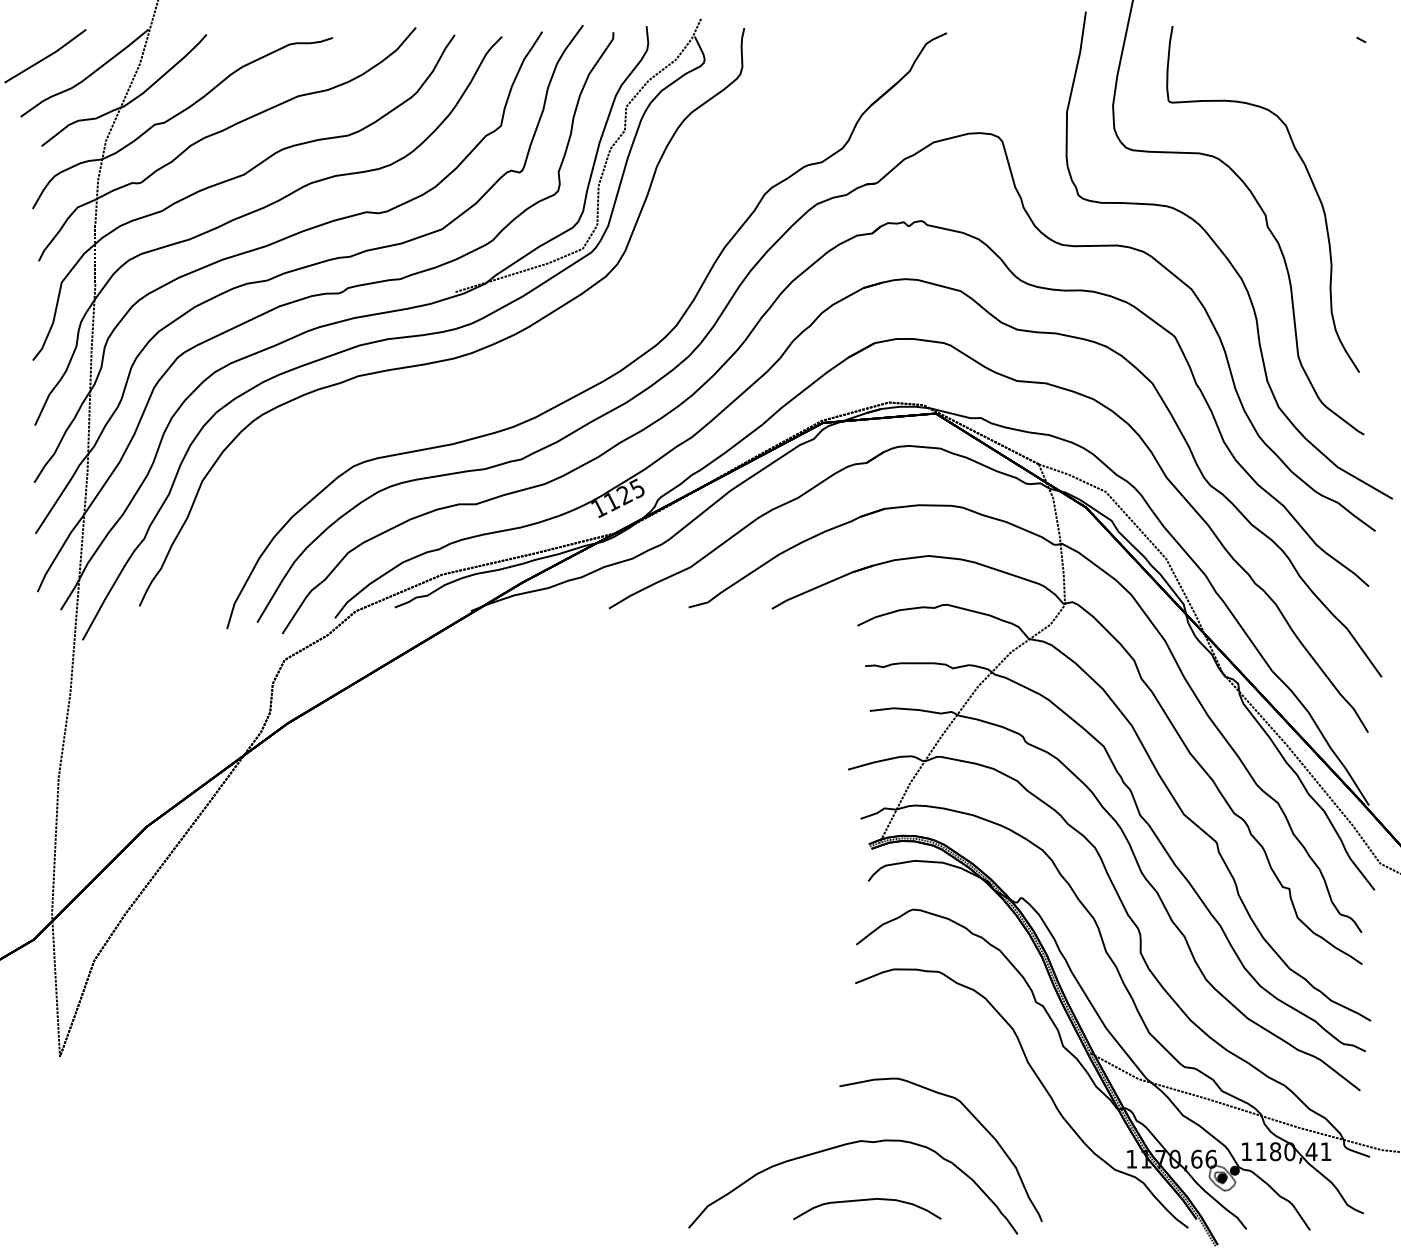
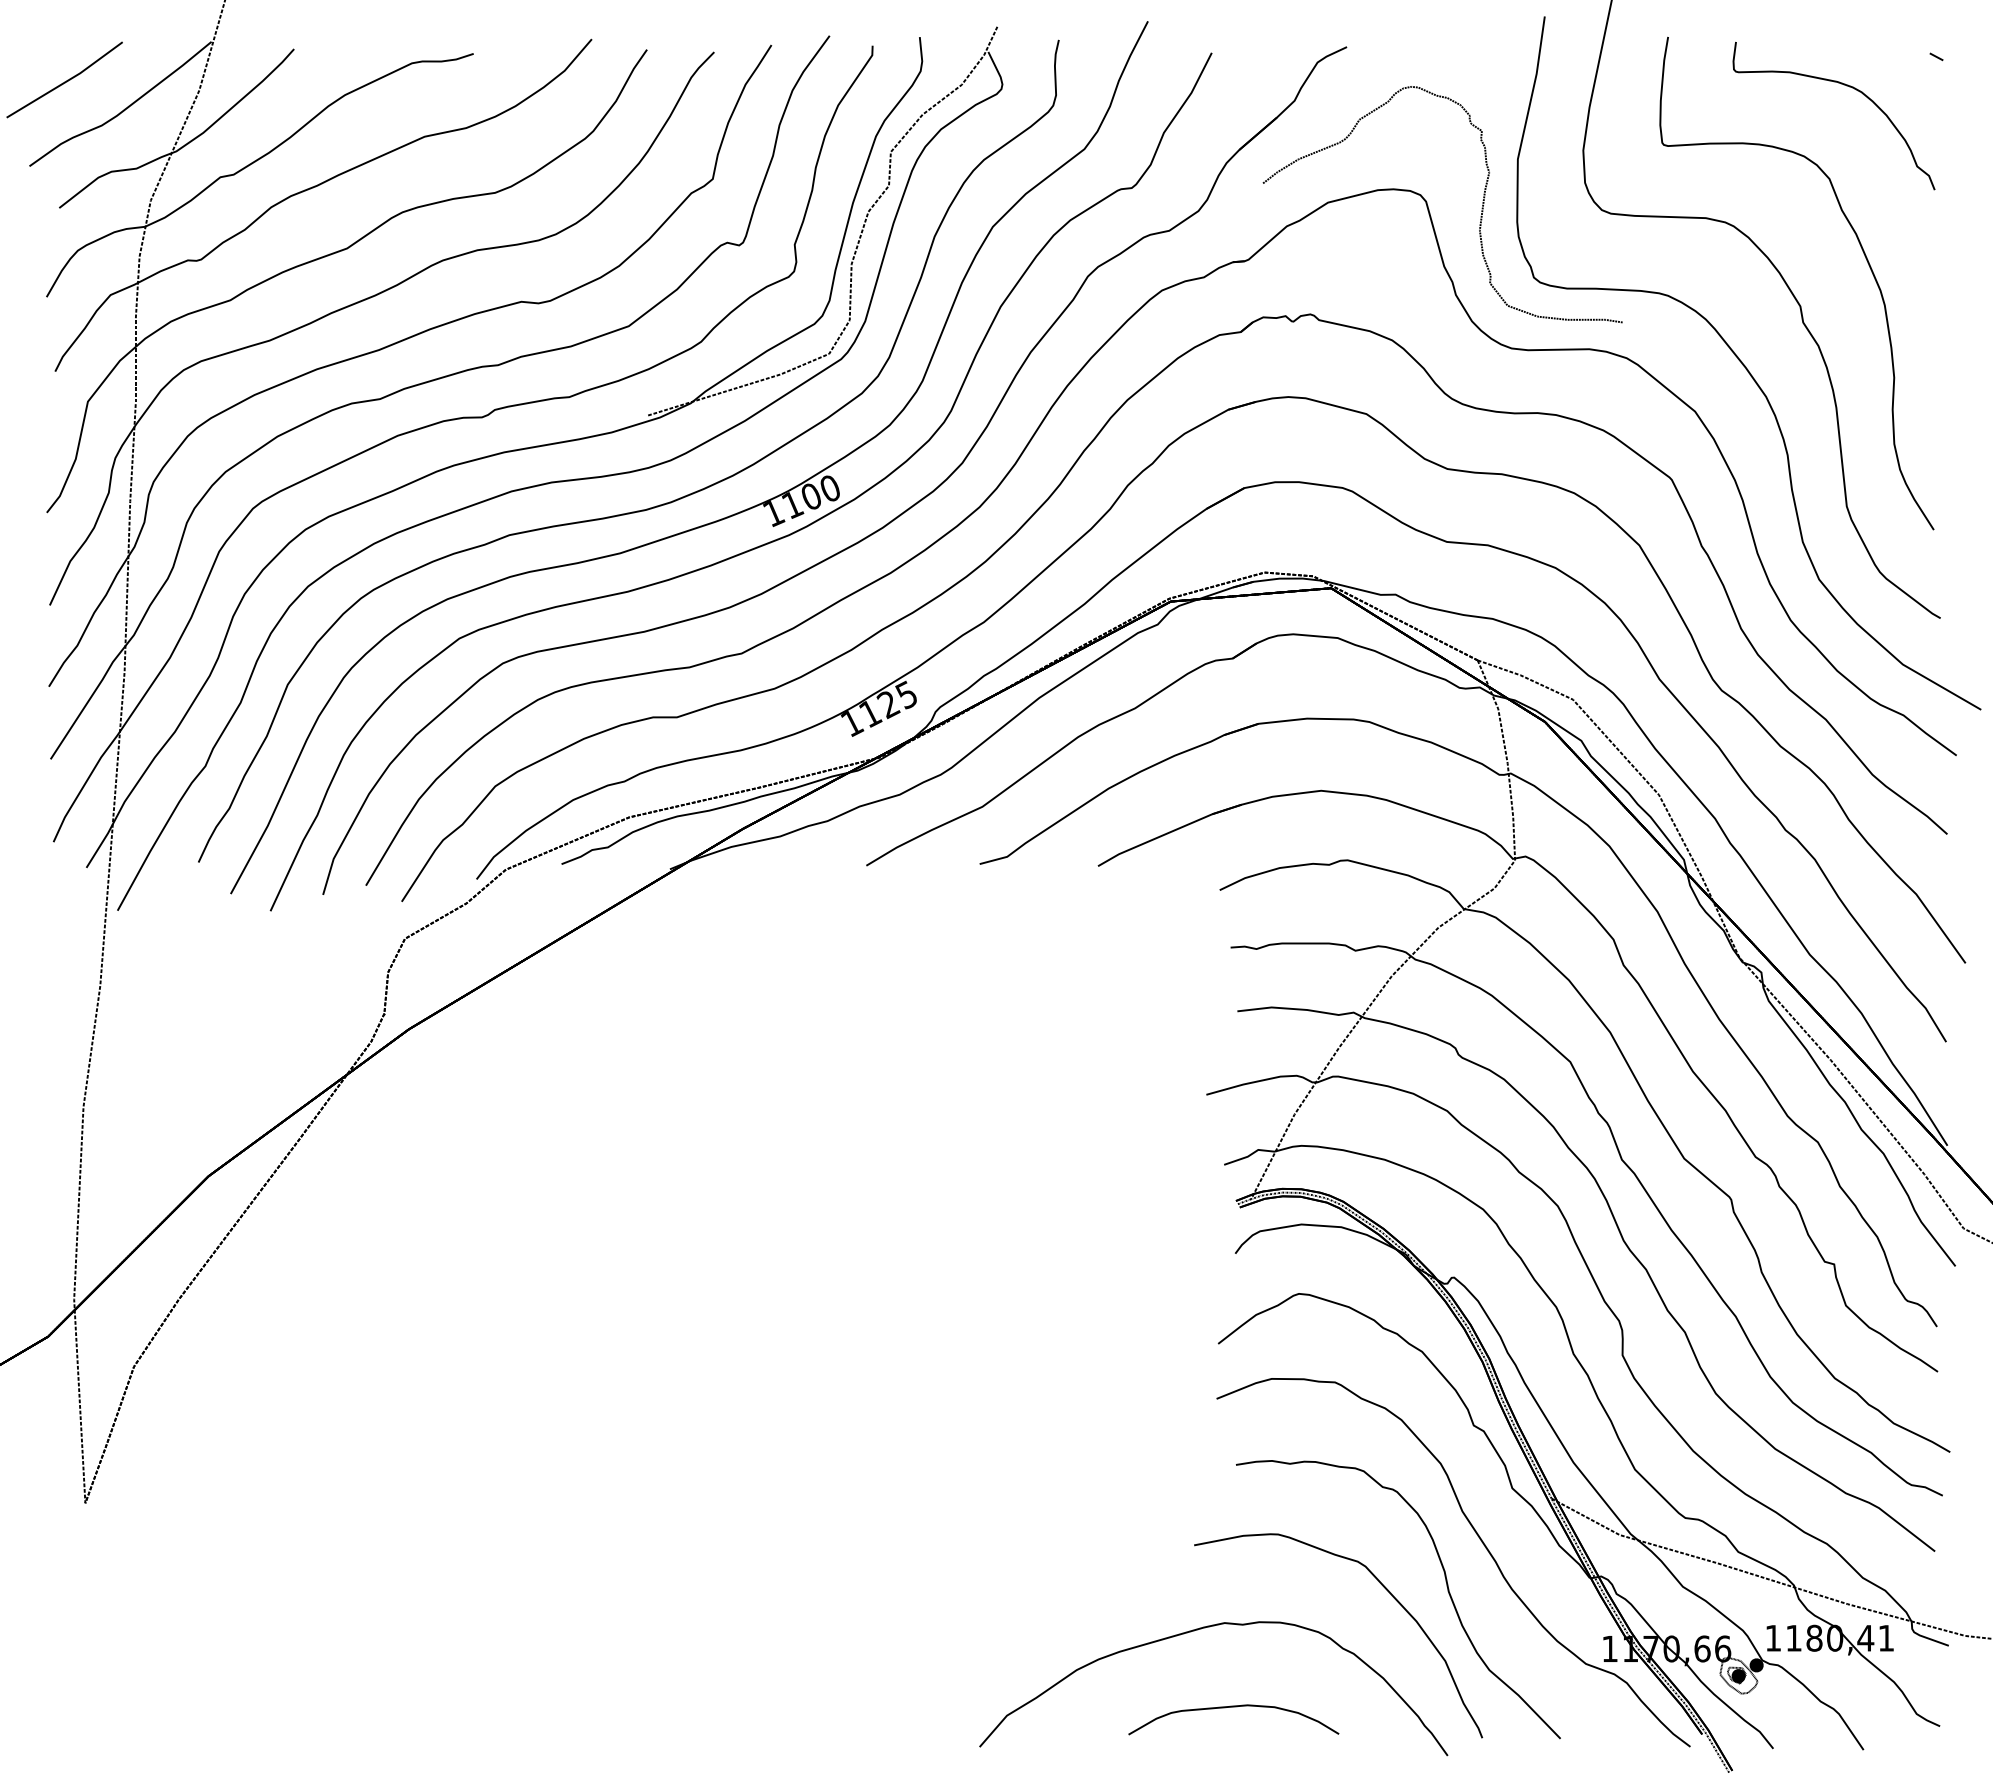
part: (1295, 60) -> (1843, 85), added
curve: (1041, 146) -> (1481, 208), added
part: (519, 359) -> (739, 511), added
curve: (1017, 1118) -> (1447, 1591), added

